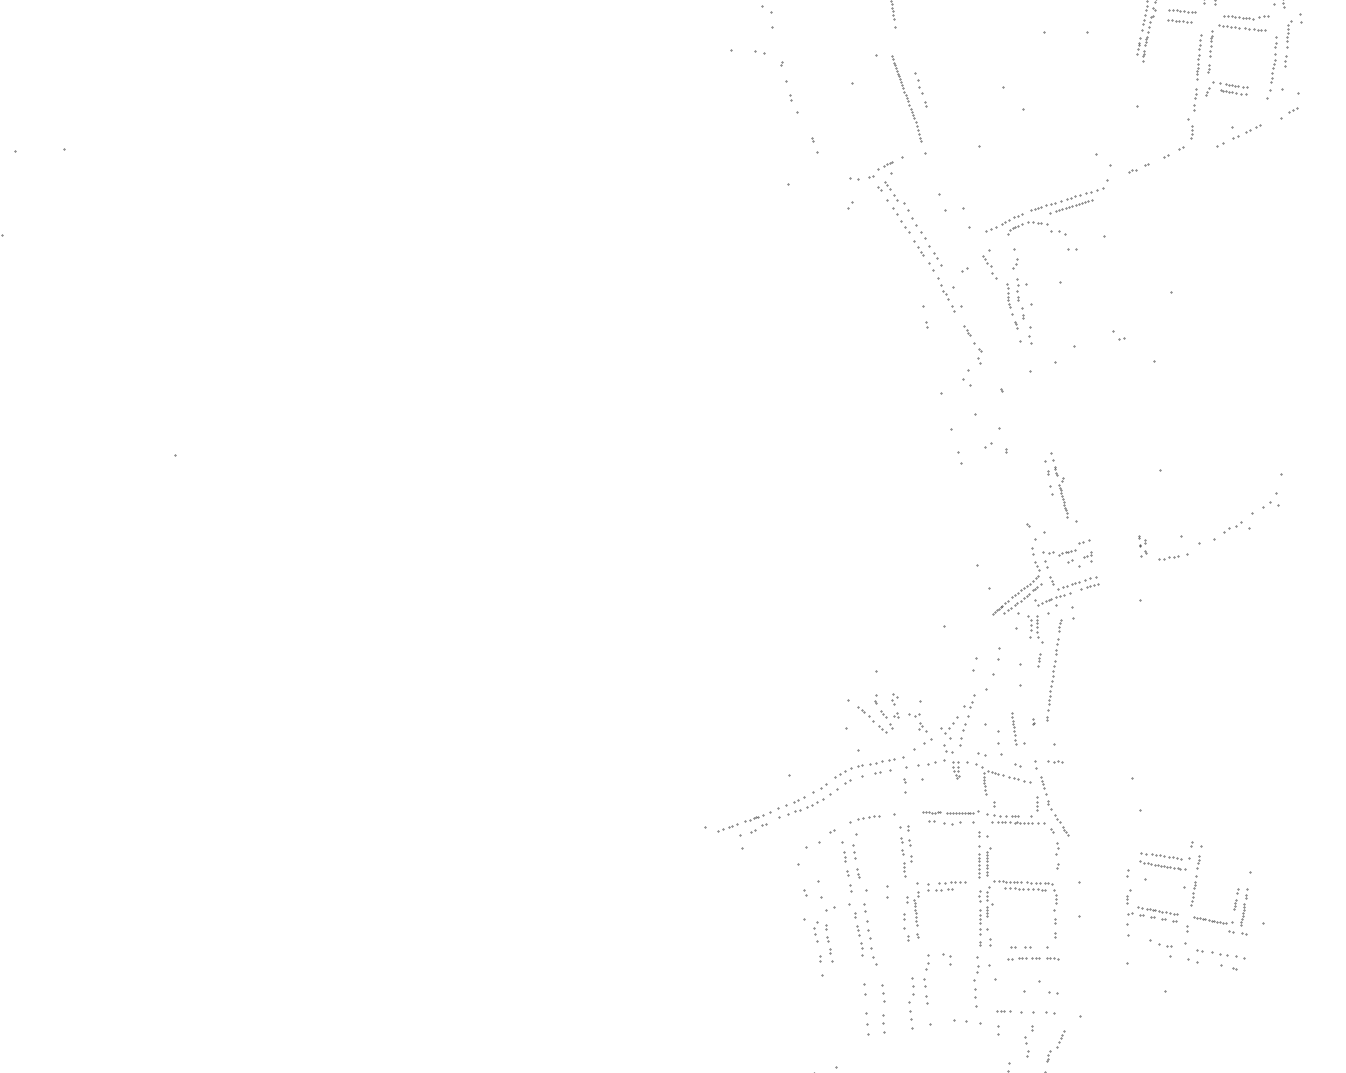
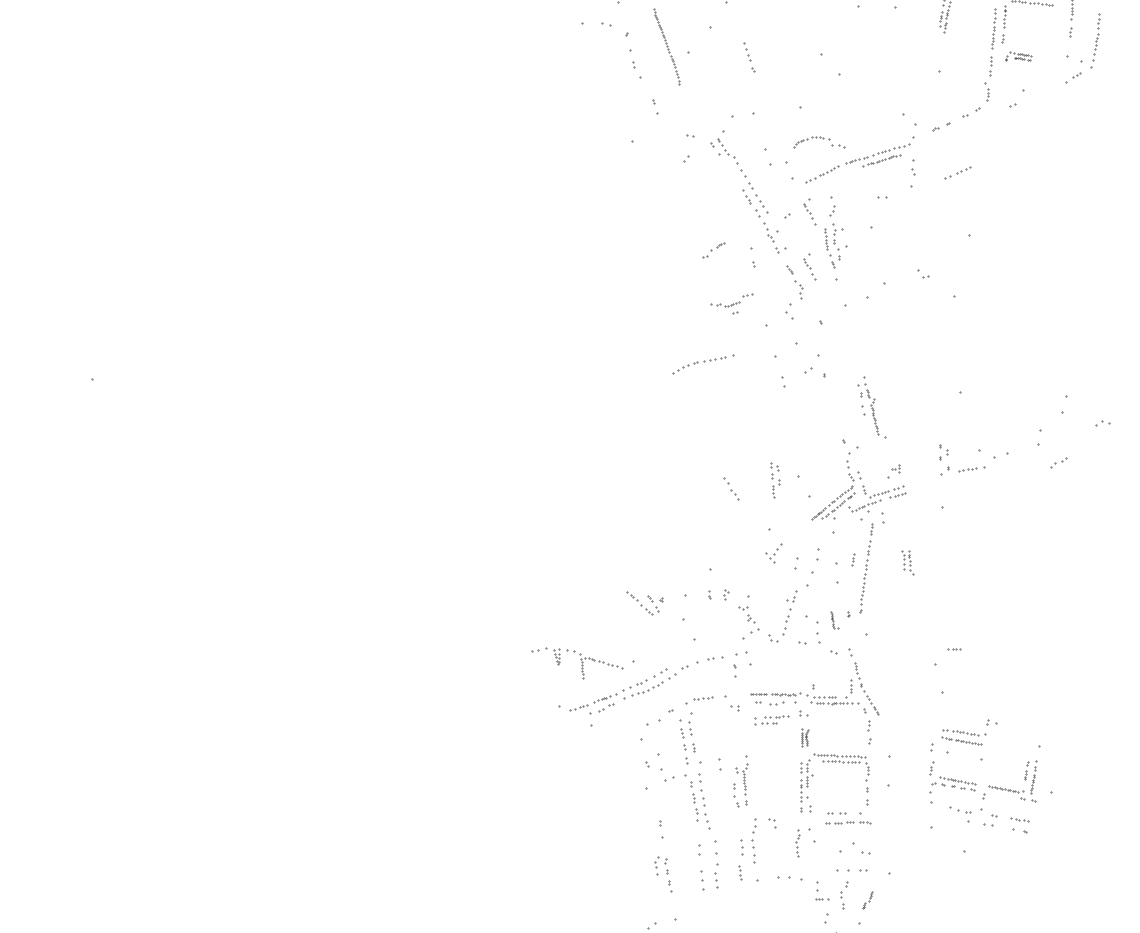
part: (1271, 67) -> (1094, 40), moved
part: (1226, 88) -> (1018, 56), size x0.7
part: (906, 98) -> (666, 46), moved
part: (1246, 131) -> (957, 172), moved
part: (880, 169) -> (713, 250), moved
part: (901, 220) -> (731, 488), moved
part: (1036, 228) -> (819, 142), moved
part: (989, 327) -> (809, 266), added
part: (1030, 335) -> (913, 168), moved
part: (1270, 504) -> (1102, 422), moved
part: (1232, 527) -> (1058, 462), moved
part: (1142, 546) -> (944, 459), size x1.6
part: (1066, 551) -> (731, 303), moved
part: (1035, 629) -> (908, 562), moved
part: (878, 719) -> (645, 603), moved
part: (949, 727) -> (774, 553), moved
part: (1018, 728) -> (834, 620), size x0.6
part: (1055, 761) -> (953, 649), moved
part: (869, 767) -> (703, 364), moved
part: (979, 777) -> (577, 663), moved
part: (906, 857) -> (775, 480), moved
part: (984, 861) -> (805, 737), size x0.6
part: (1195, 880) -> (990, 753), removed
part: (946, 886) -> (771, 720), moved
part: (823, 941) -> (663, 873), moved
part: (1228, 955) -> (1019, 820), size x0.6
part: (976, 981) -> (797, 842), size x0.6
part: (883, 993) -> (716, 853), size x1.6
part: (1003, 1011) -> (821, 899), moved
part: (910, 1015) -> (739, 872), size x0.6
part: (1055, 1046) -> (867, 900), size x0.6

